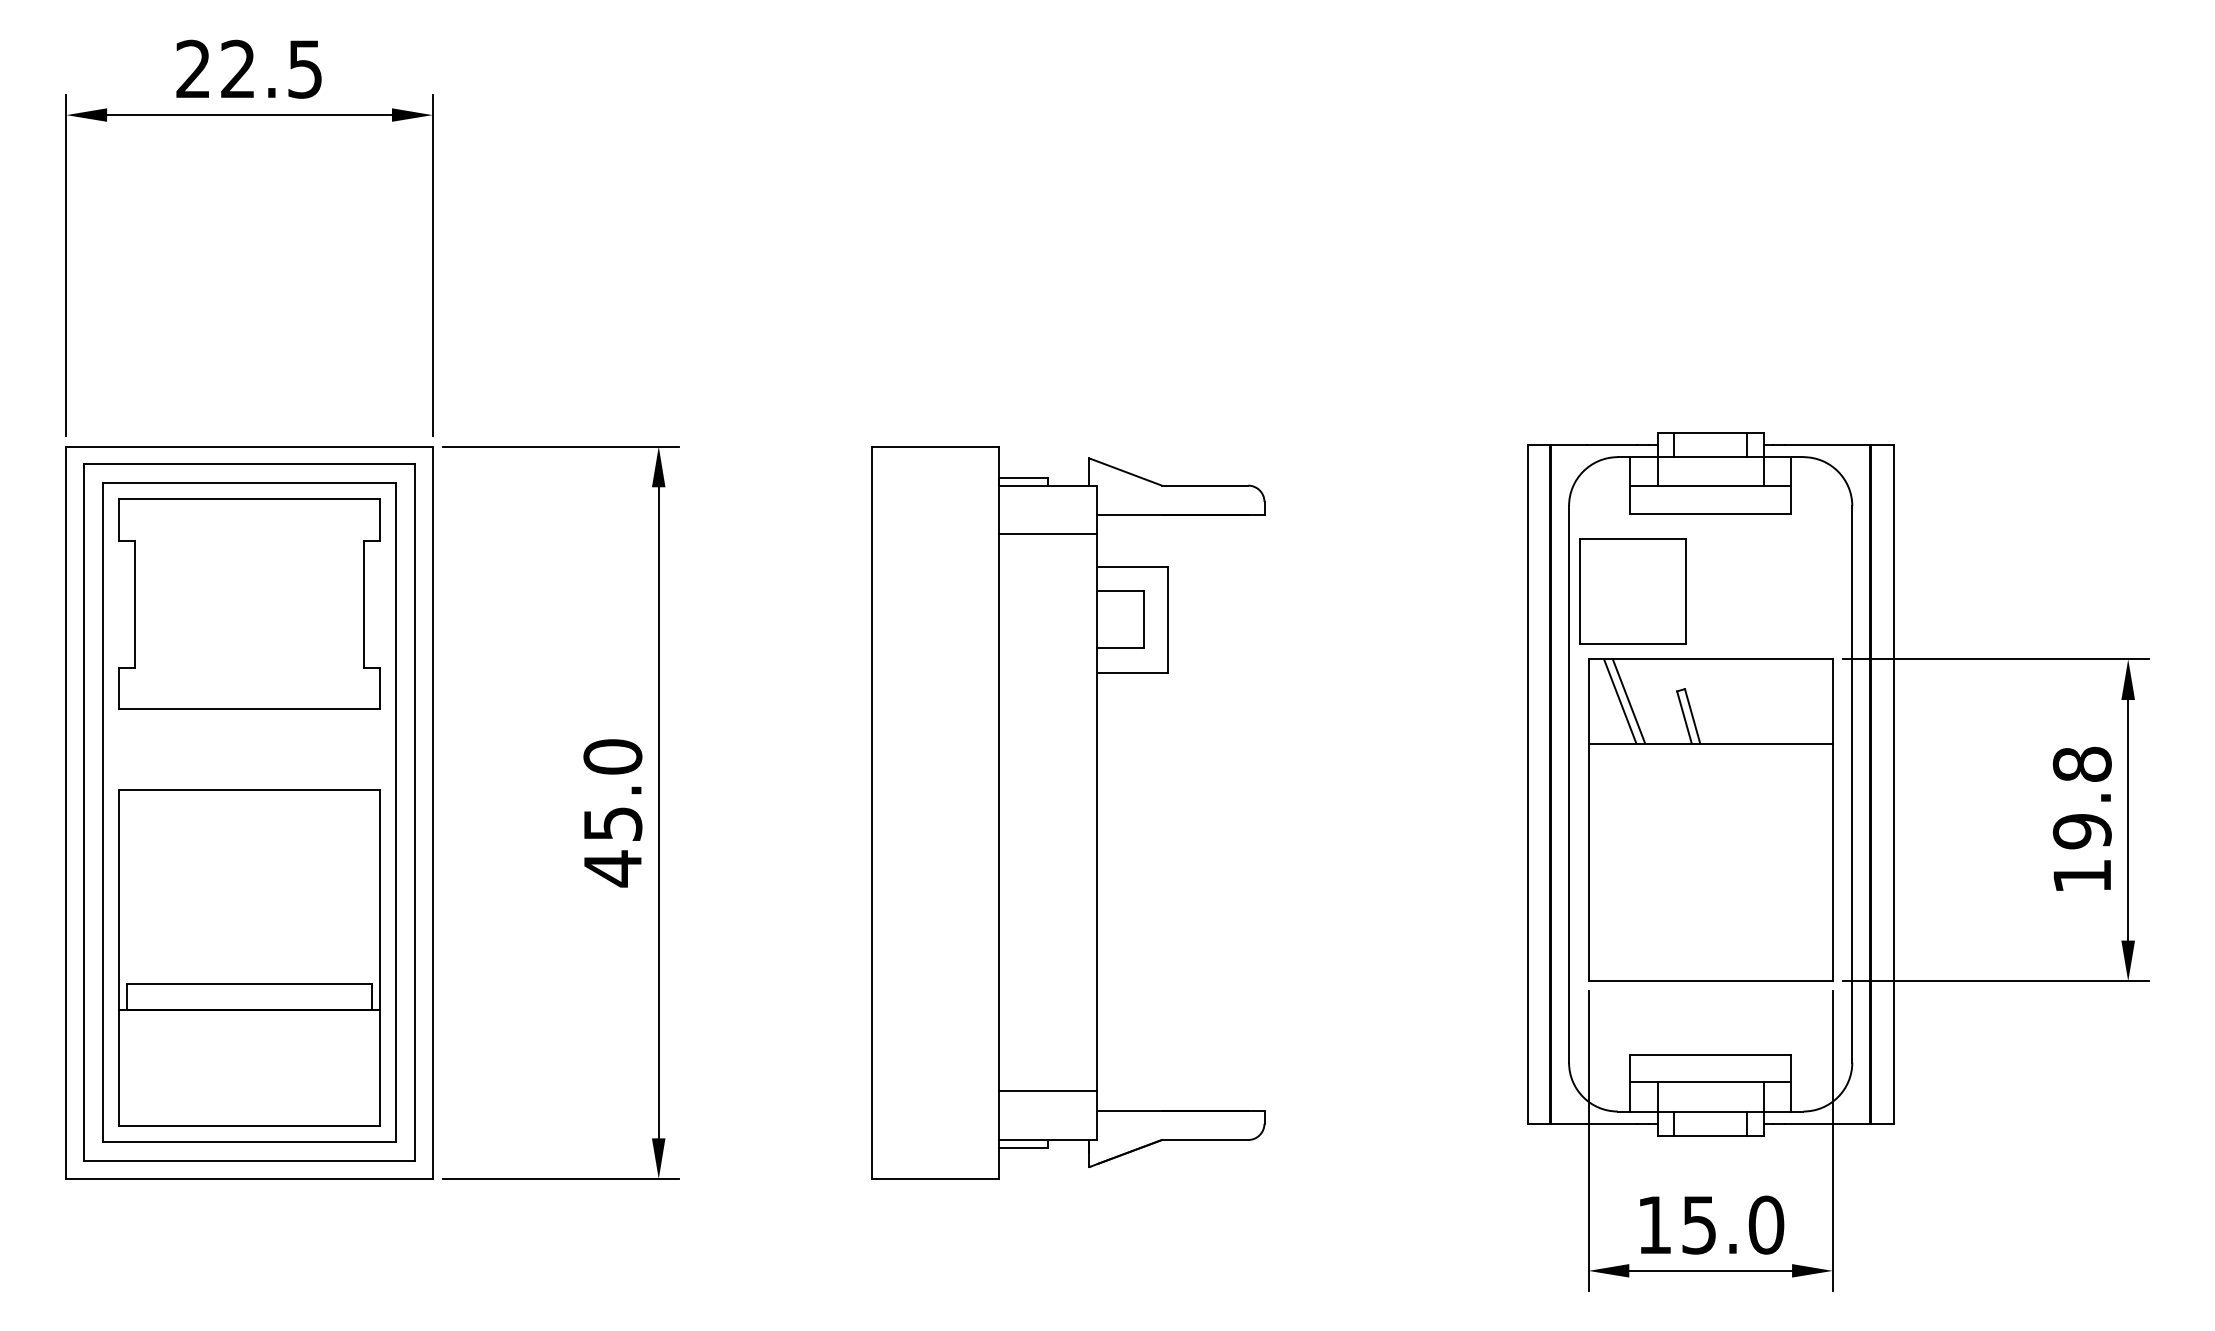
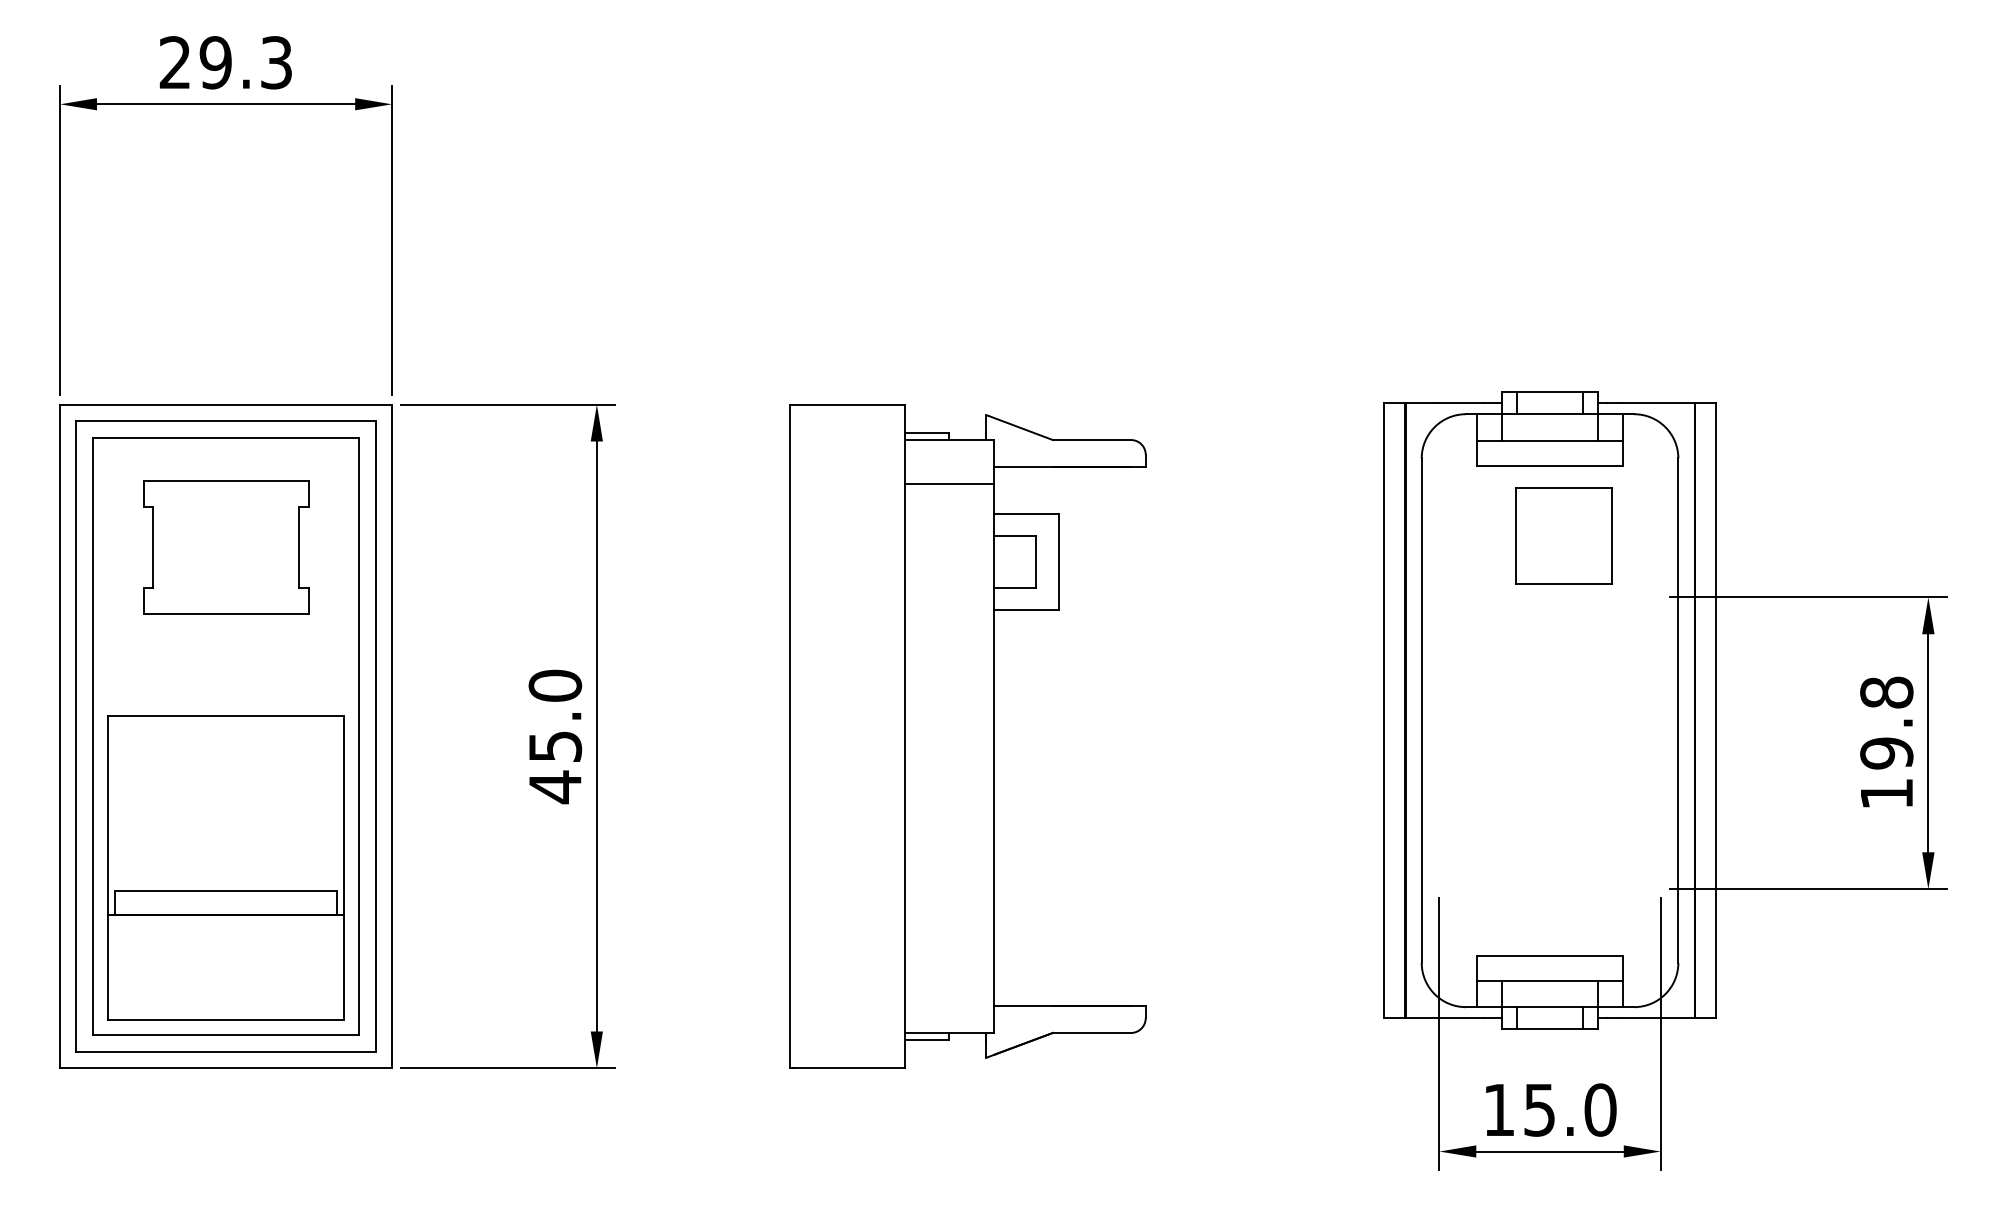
text: (271, 68) -> (246, 62), 22.5 -> 29.3
part: (1632, 591) -> (1563, 535), moved
part: (249, 603) -> (226, 546), size x0.7
part: (1710, 819) -> (1549, 742), removed
line: (1047, 1091) -> (949, 988), removed

